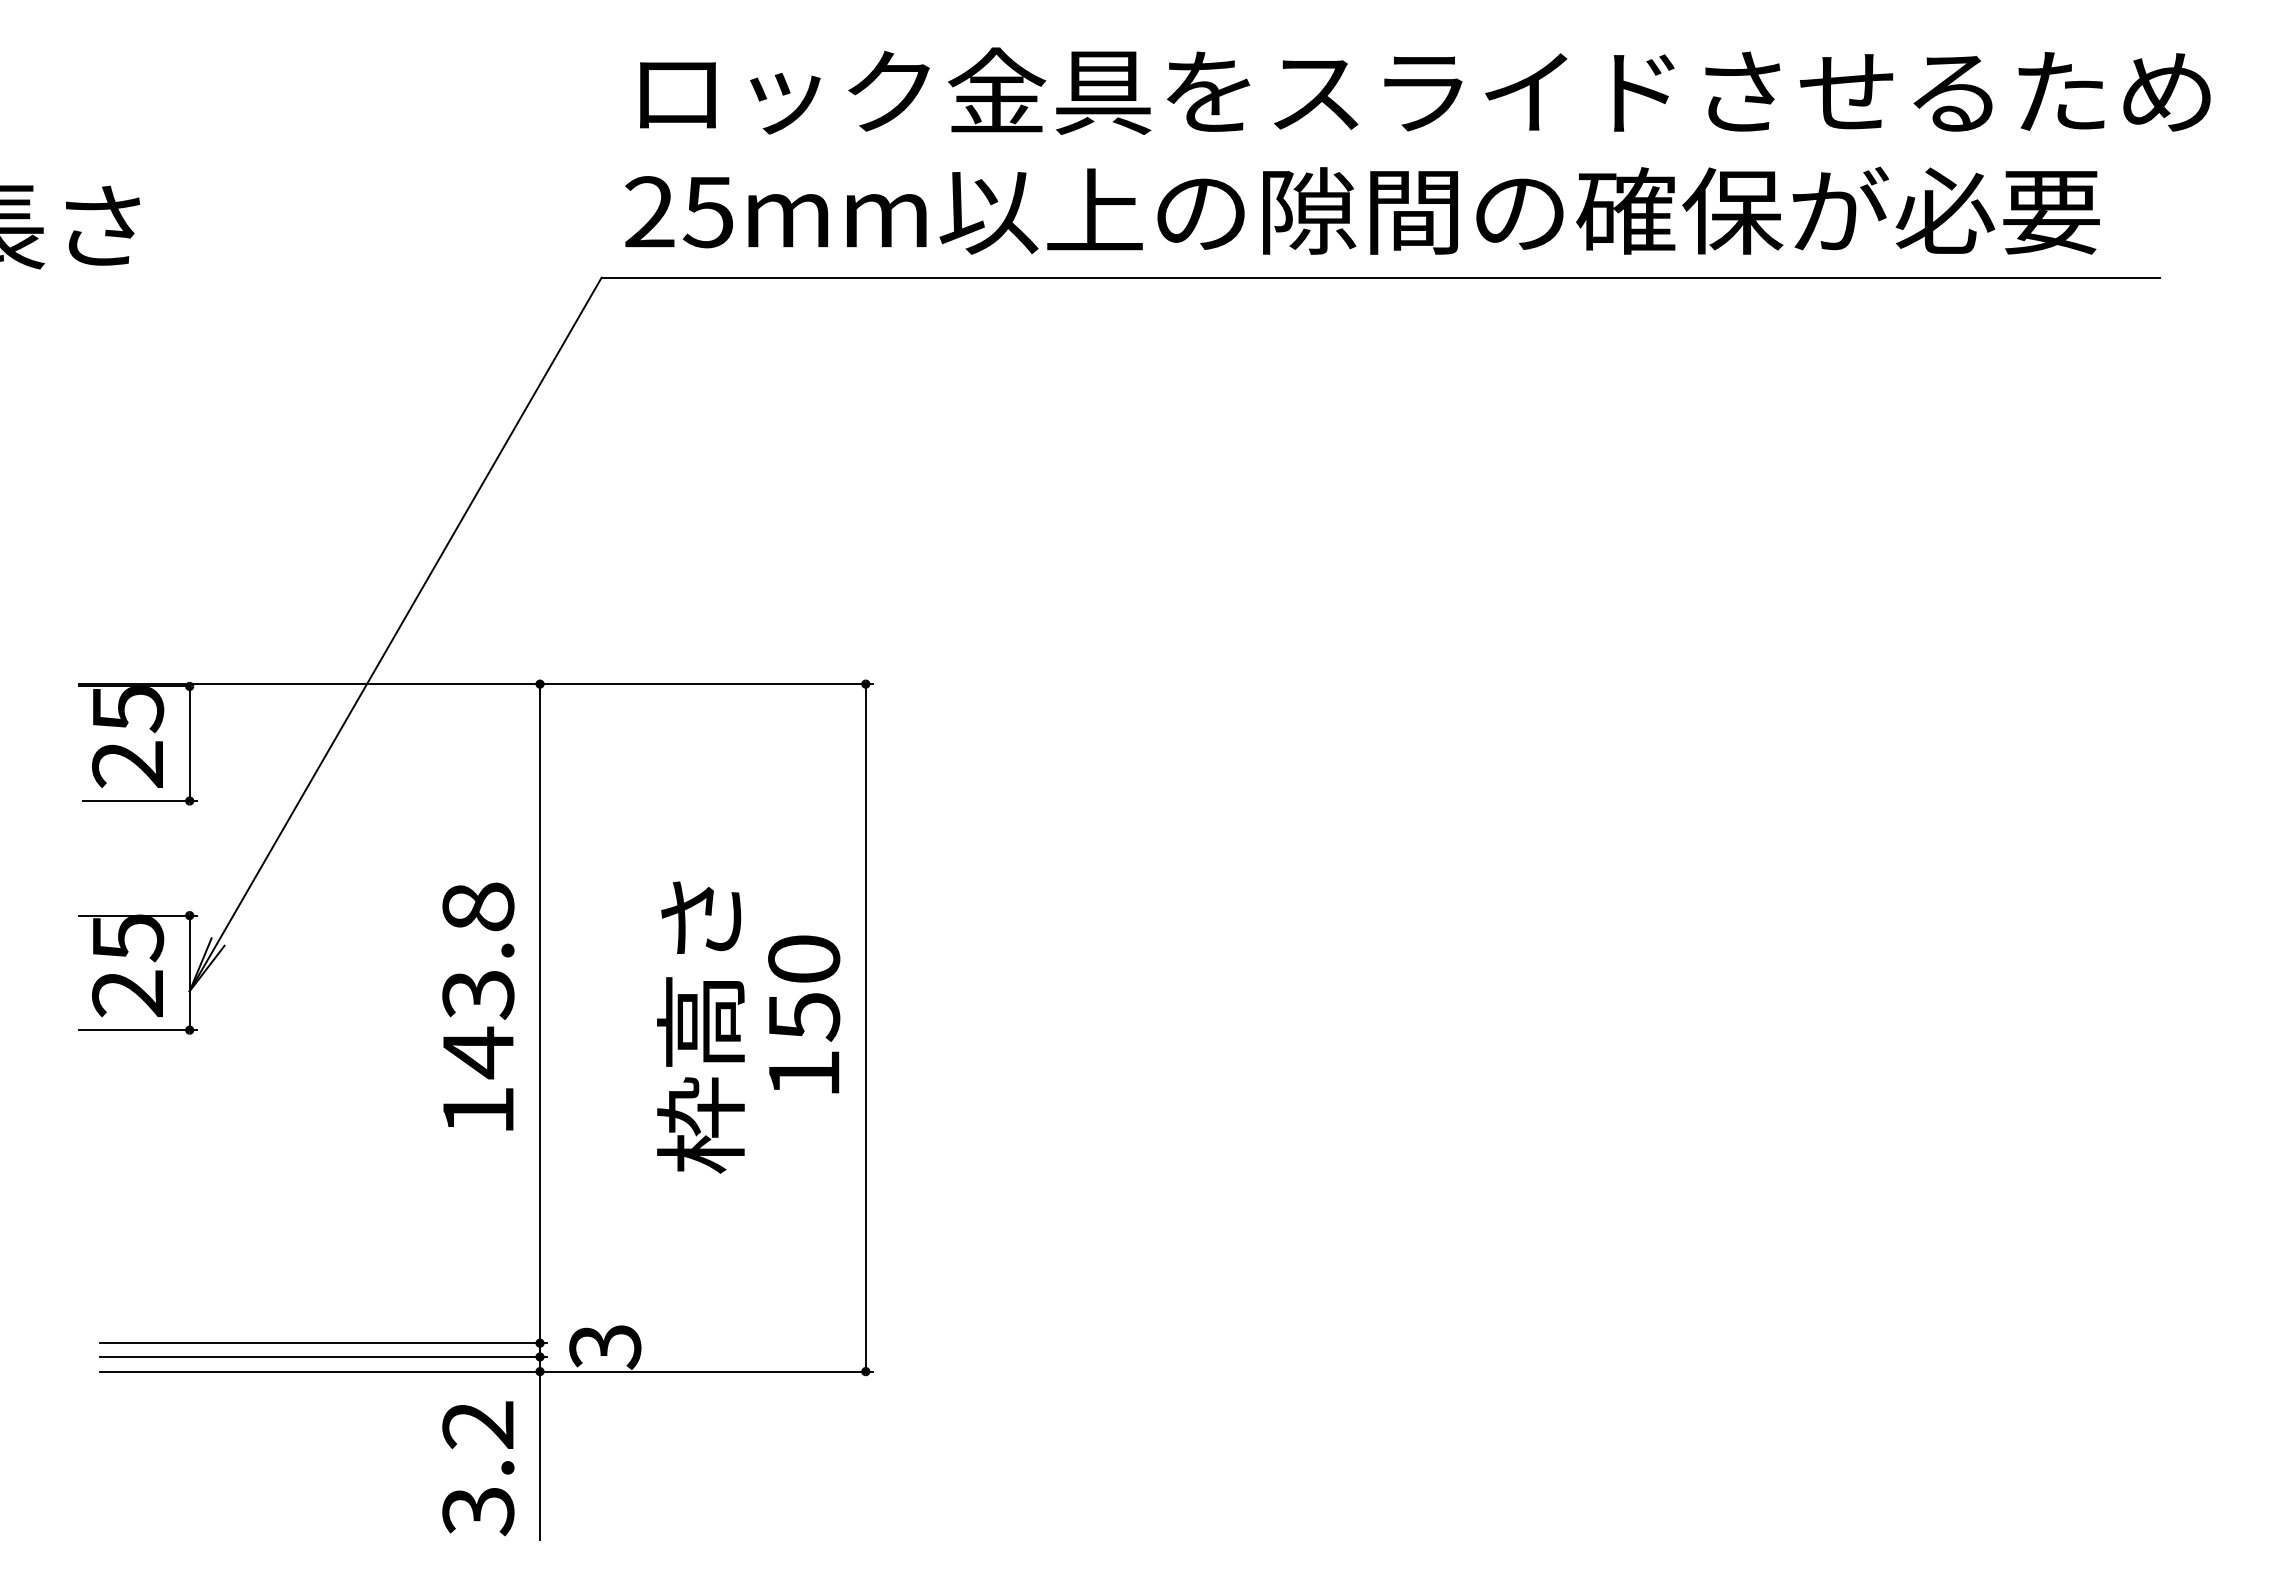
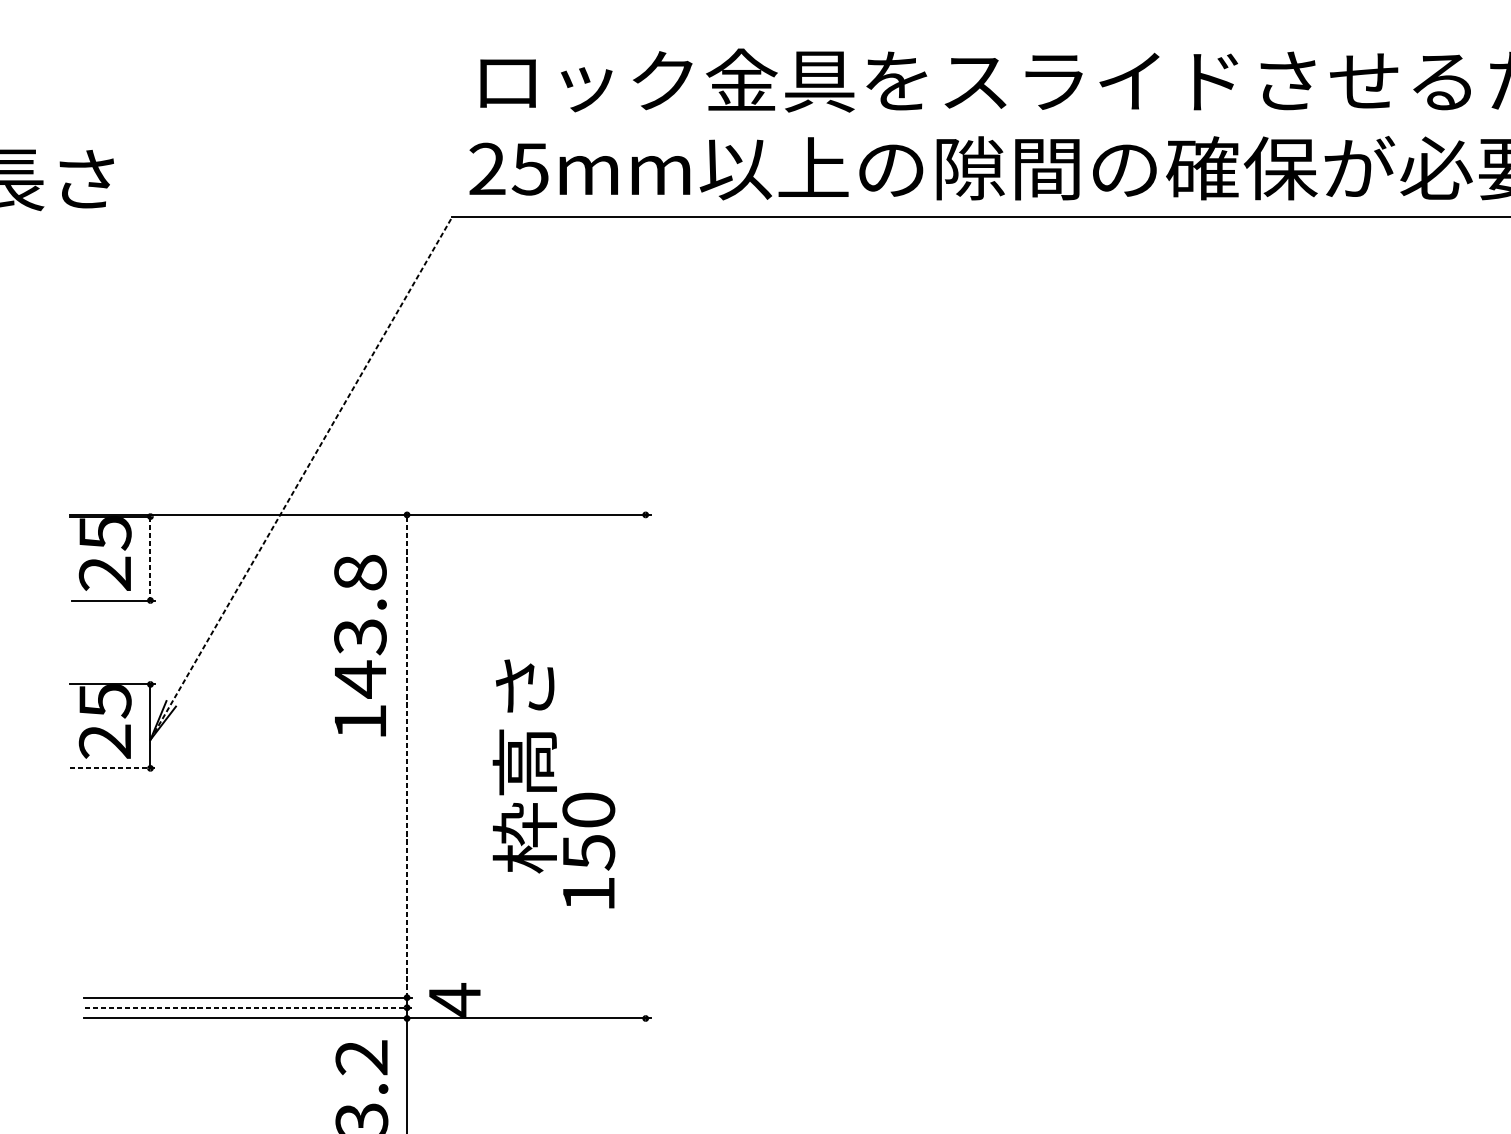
line: (395, 634) -> (301, 478), solid -> dashed
line: (189, 744) -> (150, 559), solid -> dashed
text: (478, 1006) -> (360, 645), moved
line: (540, 1013) -> (407, 756), solid -> dashed
text: (804, 1014) -> (589, 850), moved
line: (865, 1027) -> (645, 766), removed
line: (137, 1030) -> (112, 768), solid -> dashed
text: (605, 1346) -> (455, 1000), 3 -> 4
line: (323, 1356) -> (248, 1007), solid -> dashed

